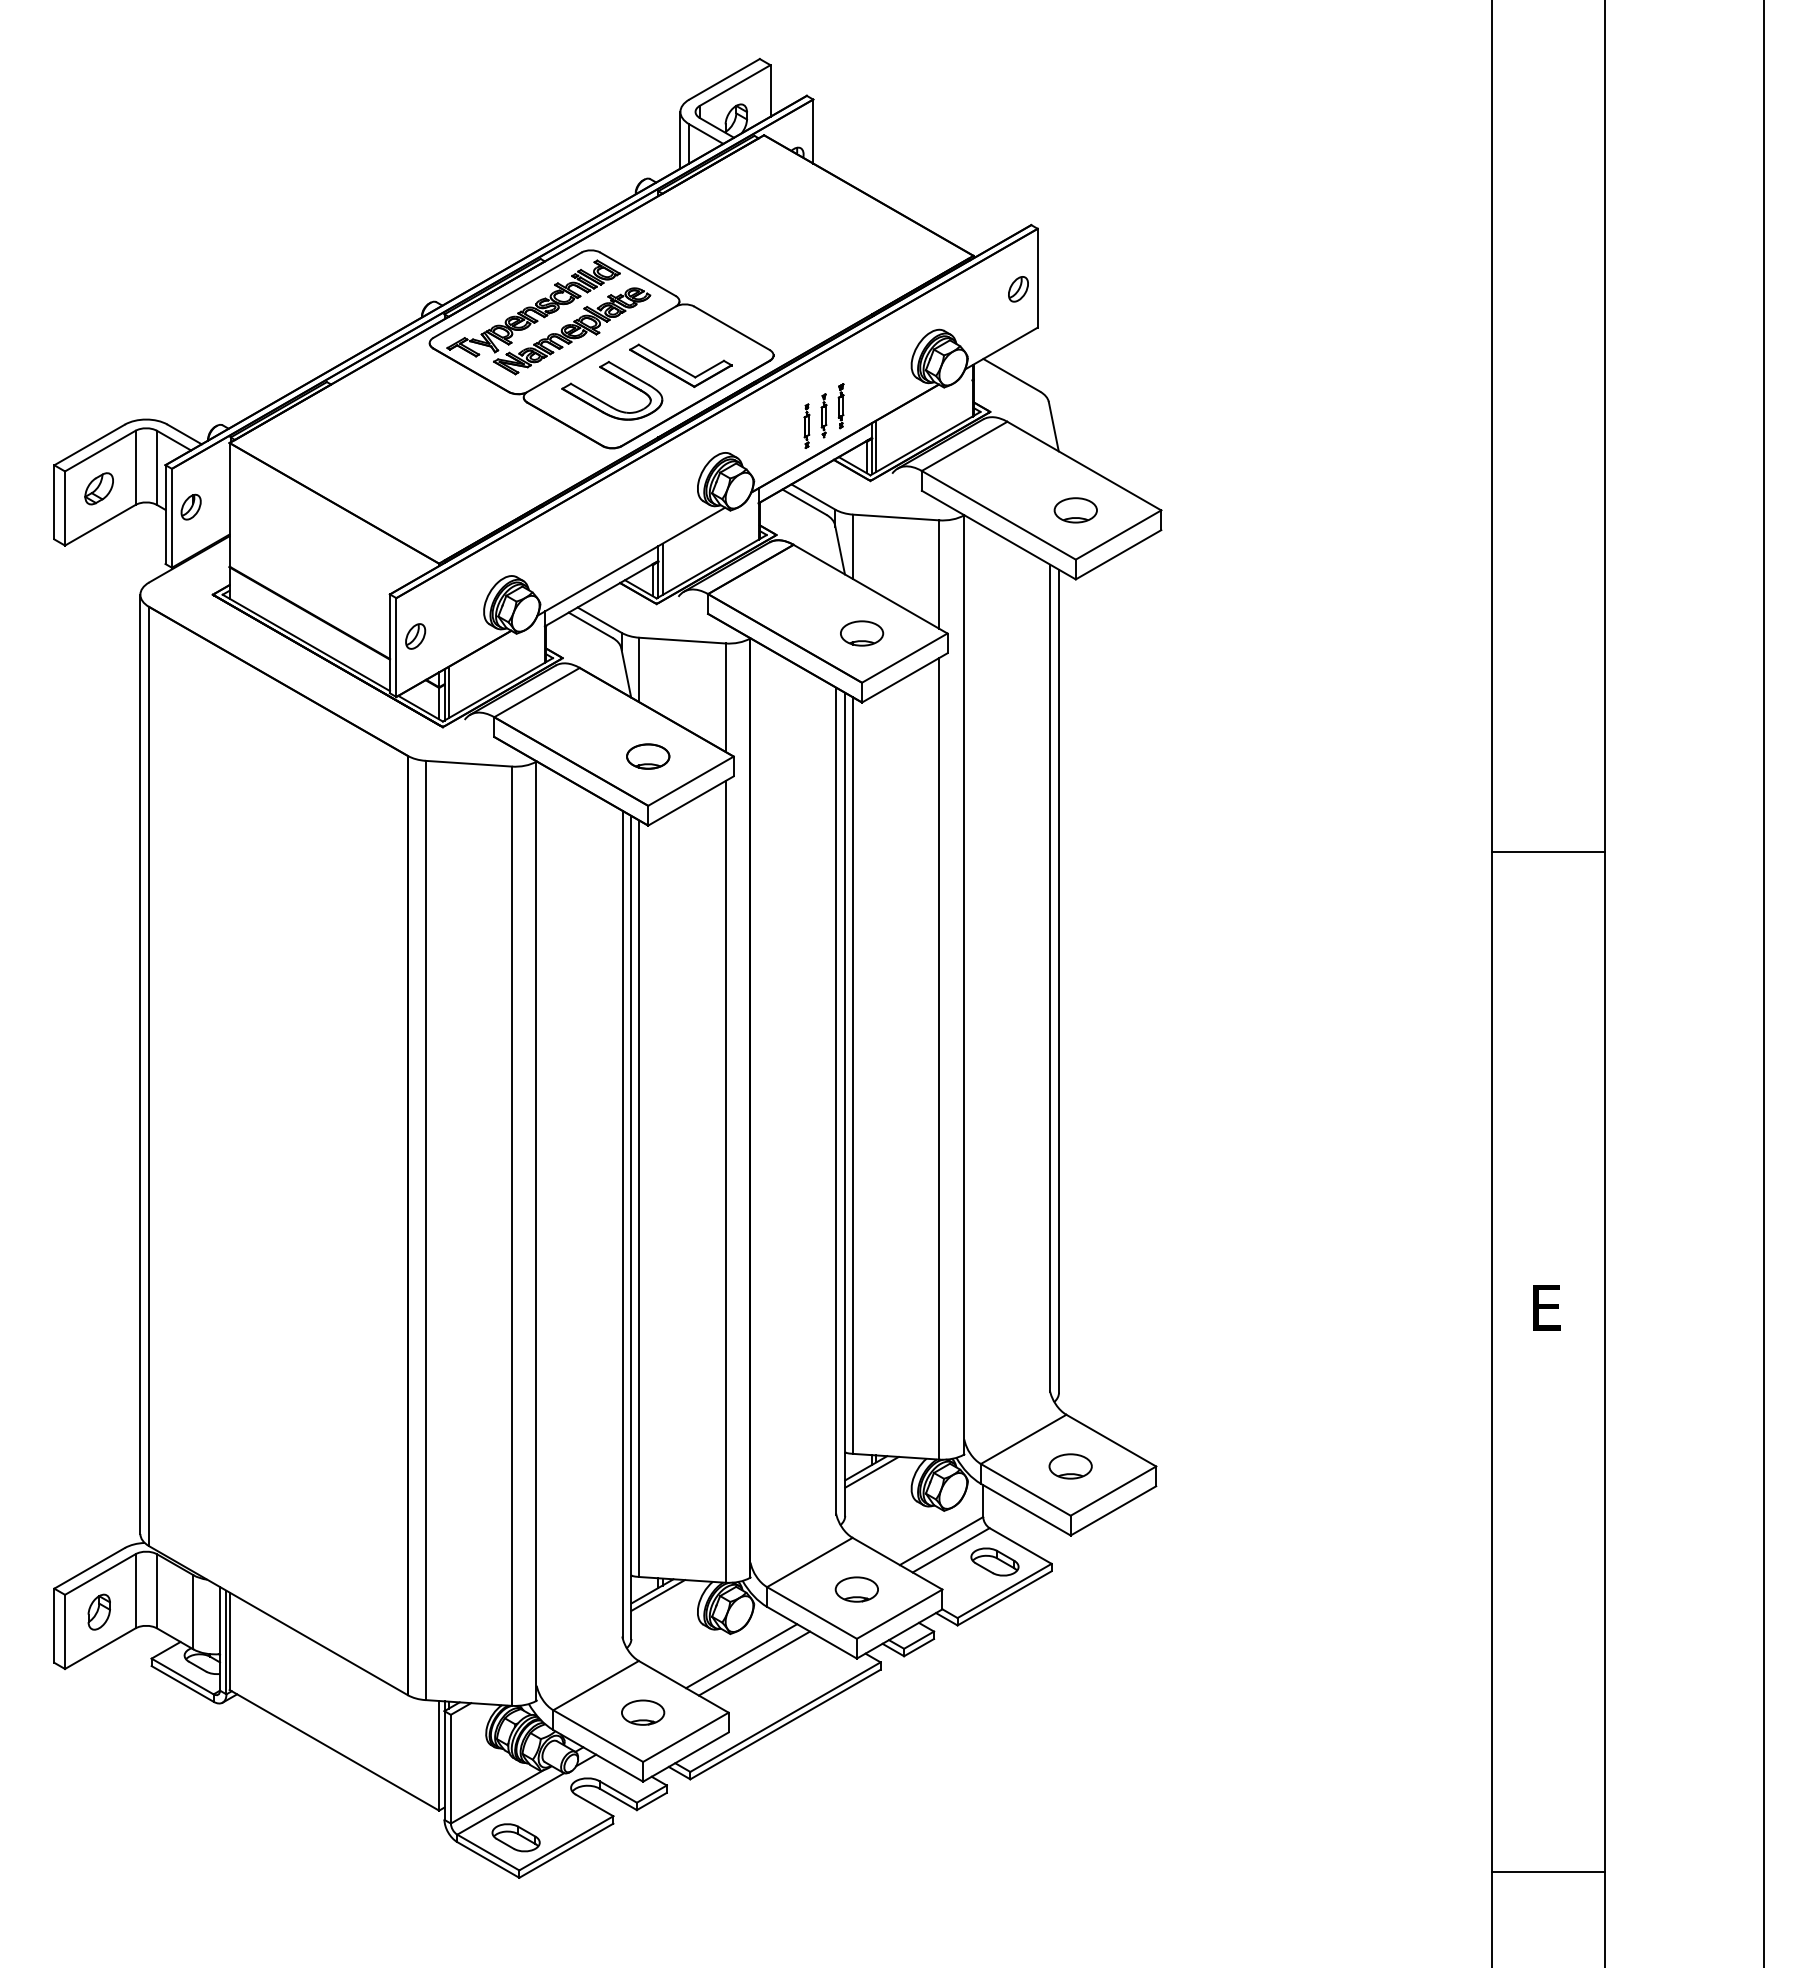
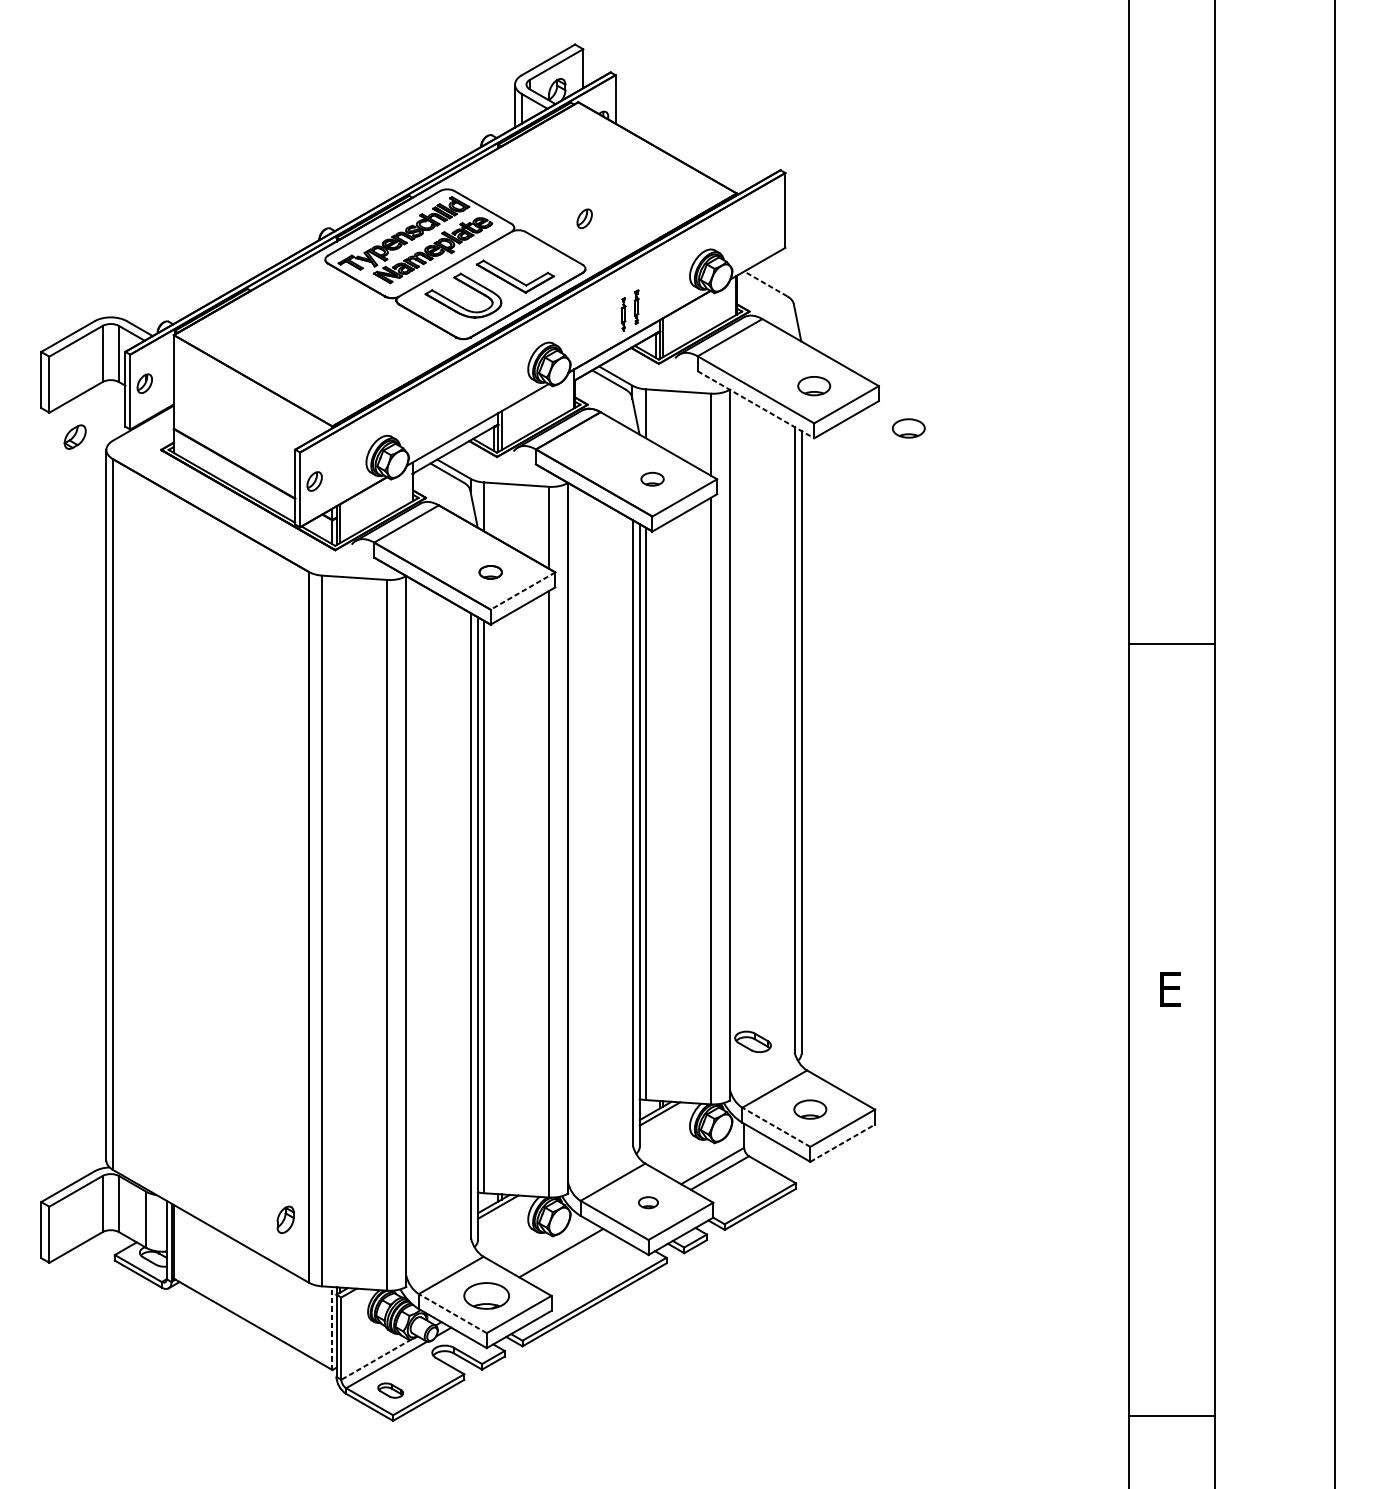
part: (1018, 289) -> (584, 218), moved
line: (1011, 375) -> (765, 284), solid -> dashed
part: (806, 425) -> (610, 321), removed
part: (98, 488) -> (74, 436), moved
line: (998, 535) -> (755, 405), solid -> dashed
part: (1200, 566) -> (908, 428), added
part: (862, 633) -> (652, 479), size x0.7
part: (648, 756) -> (490, 572), size x0.7
line: (690, 781) -> (522, 591), solid -> dashed
line: (1025, 1489) -> (776, 1127), solid -> dashed
line: (1113, 1510) -> (842, 1142), solid -> dashed
part: (994, 1561) -> (752, 1041), moved
part: (856, 1589) -> (648, 1202), size x0.6
part: (98, 1611) -> (285, 1219), moved
line: (754, 1663) -> (571, 1258), removed
part: (643, 1712) -> (487, 1295), size x1.4
line: (598, 1736) -> (453, 1313), solid -> dashed
line: (439, 1755) -> (332, 1328), solid -> dashed
line: (497, 1796) -> (376, 1359), solid -> dashed
part: (515, 1837) -> (390, 1390), size x0.7

